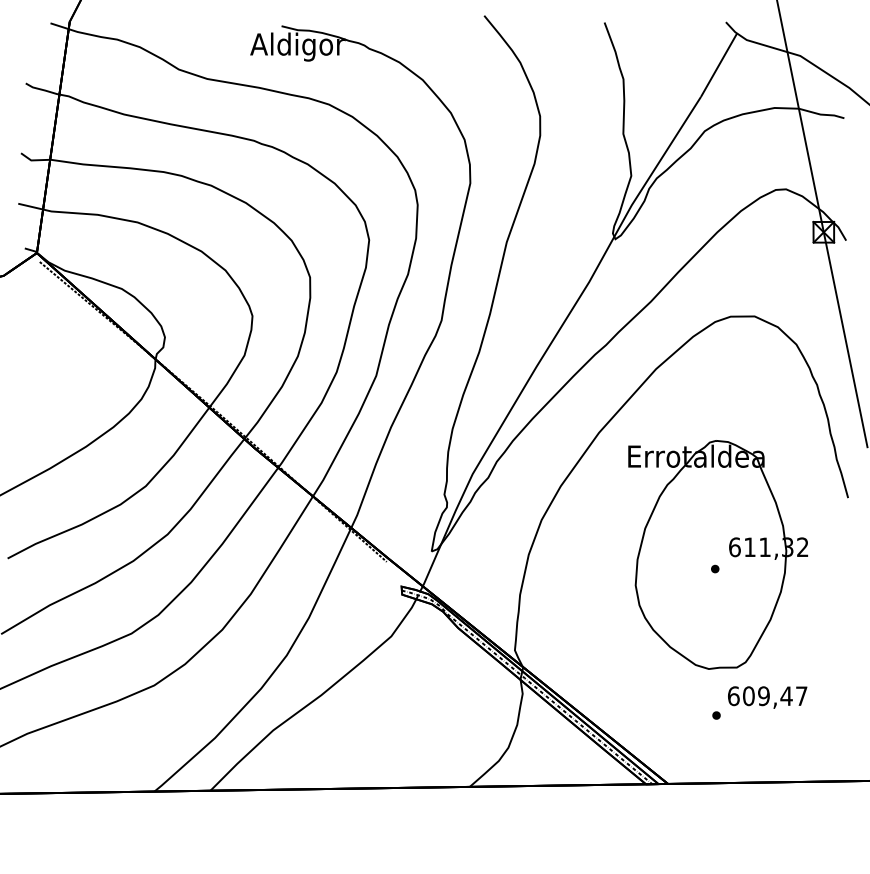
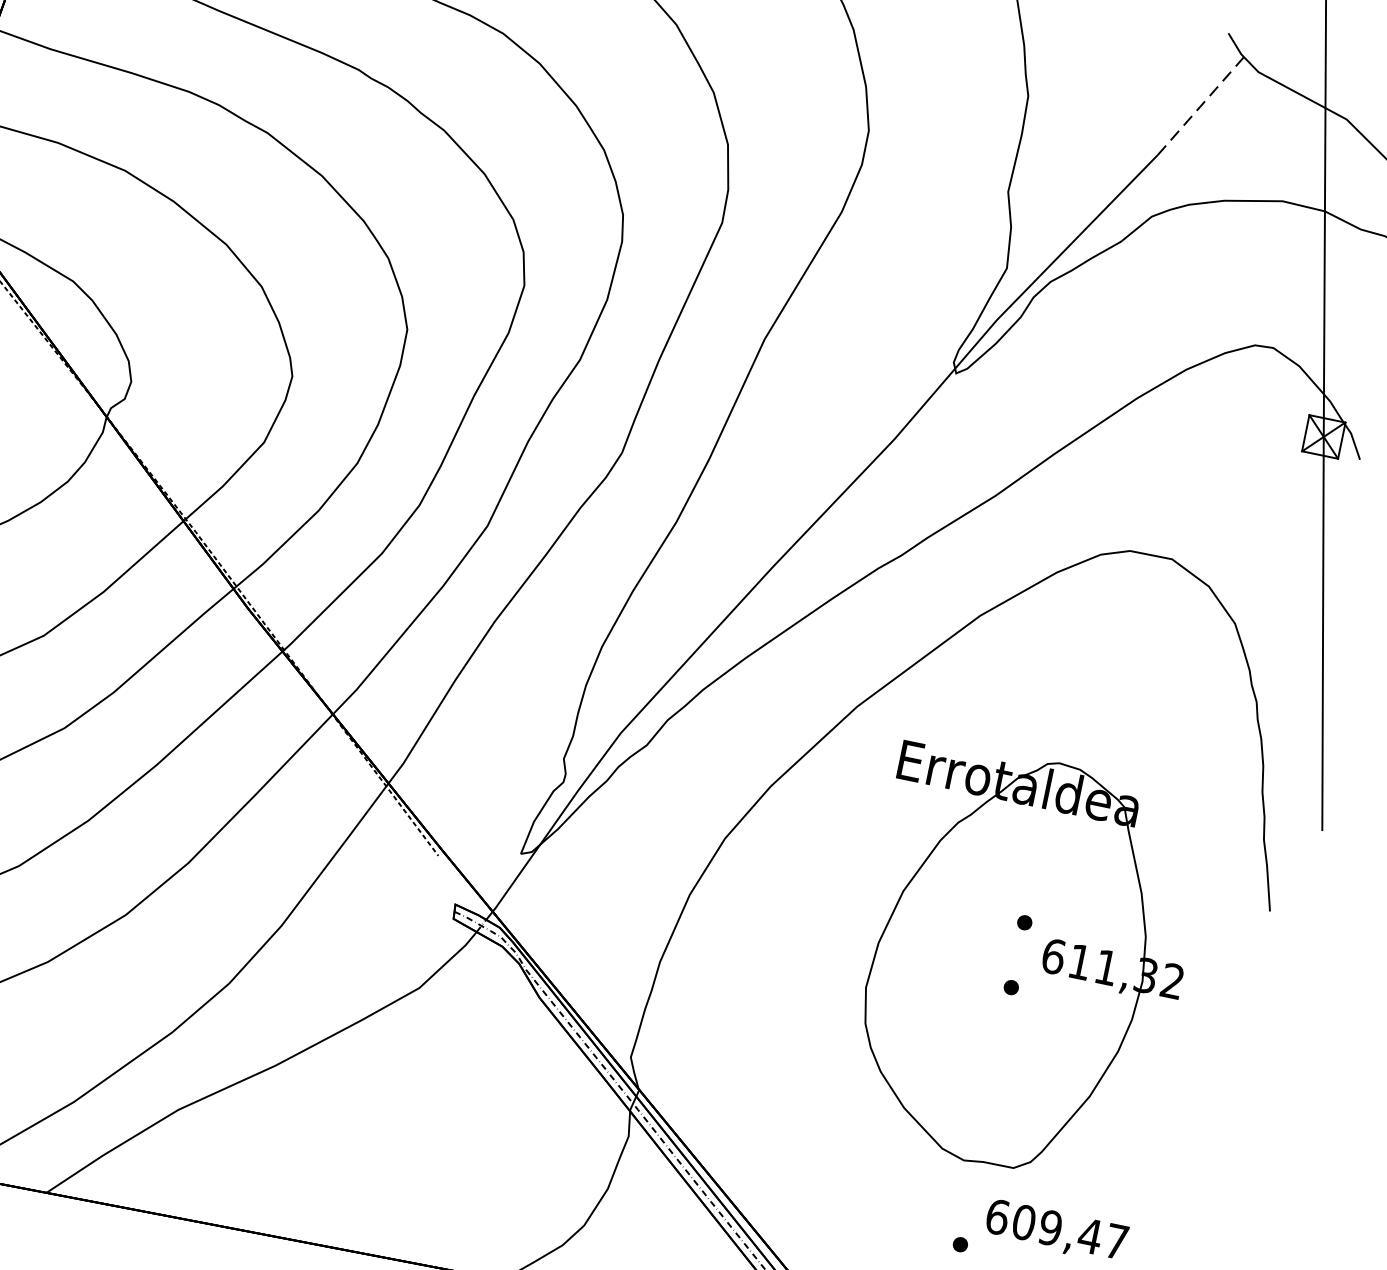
line: (719, 64) -> (1201, 105), solid -> dashed
part: (715, 531) -> (1025, 921), added

